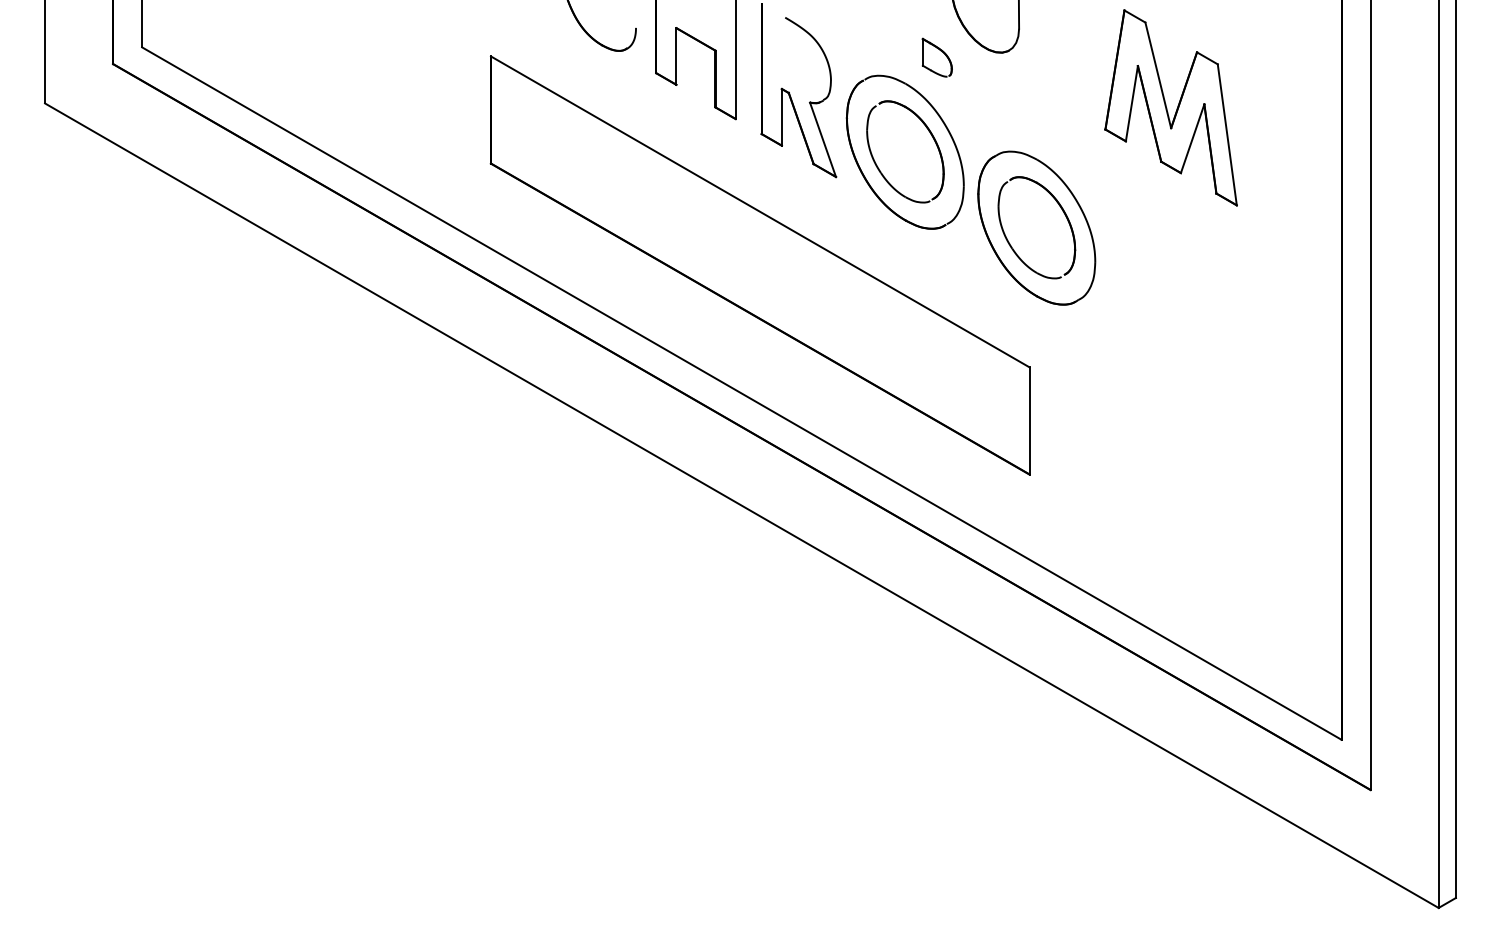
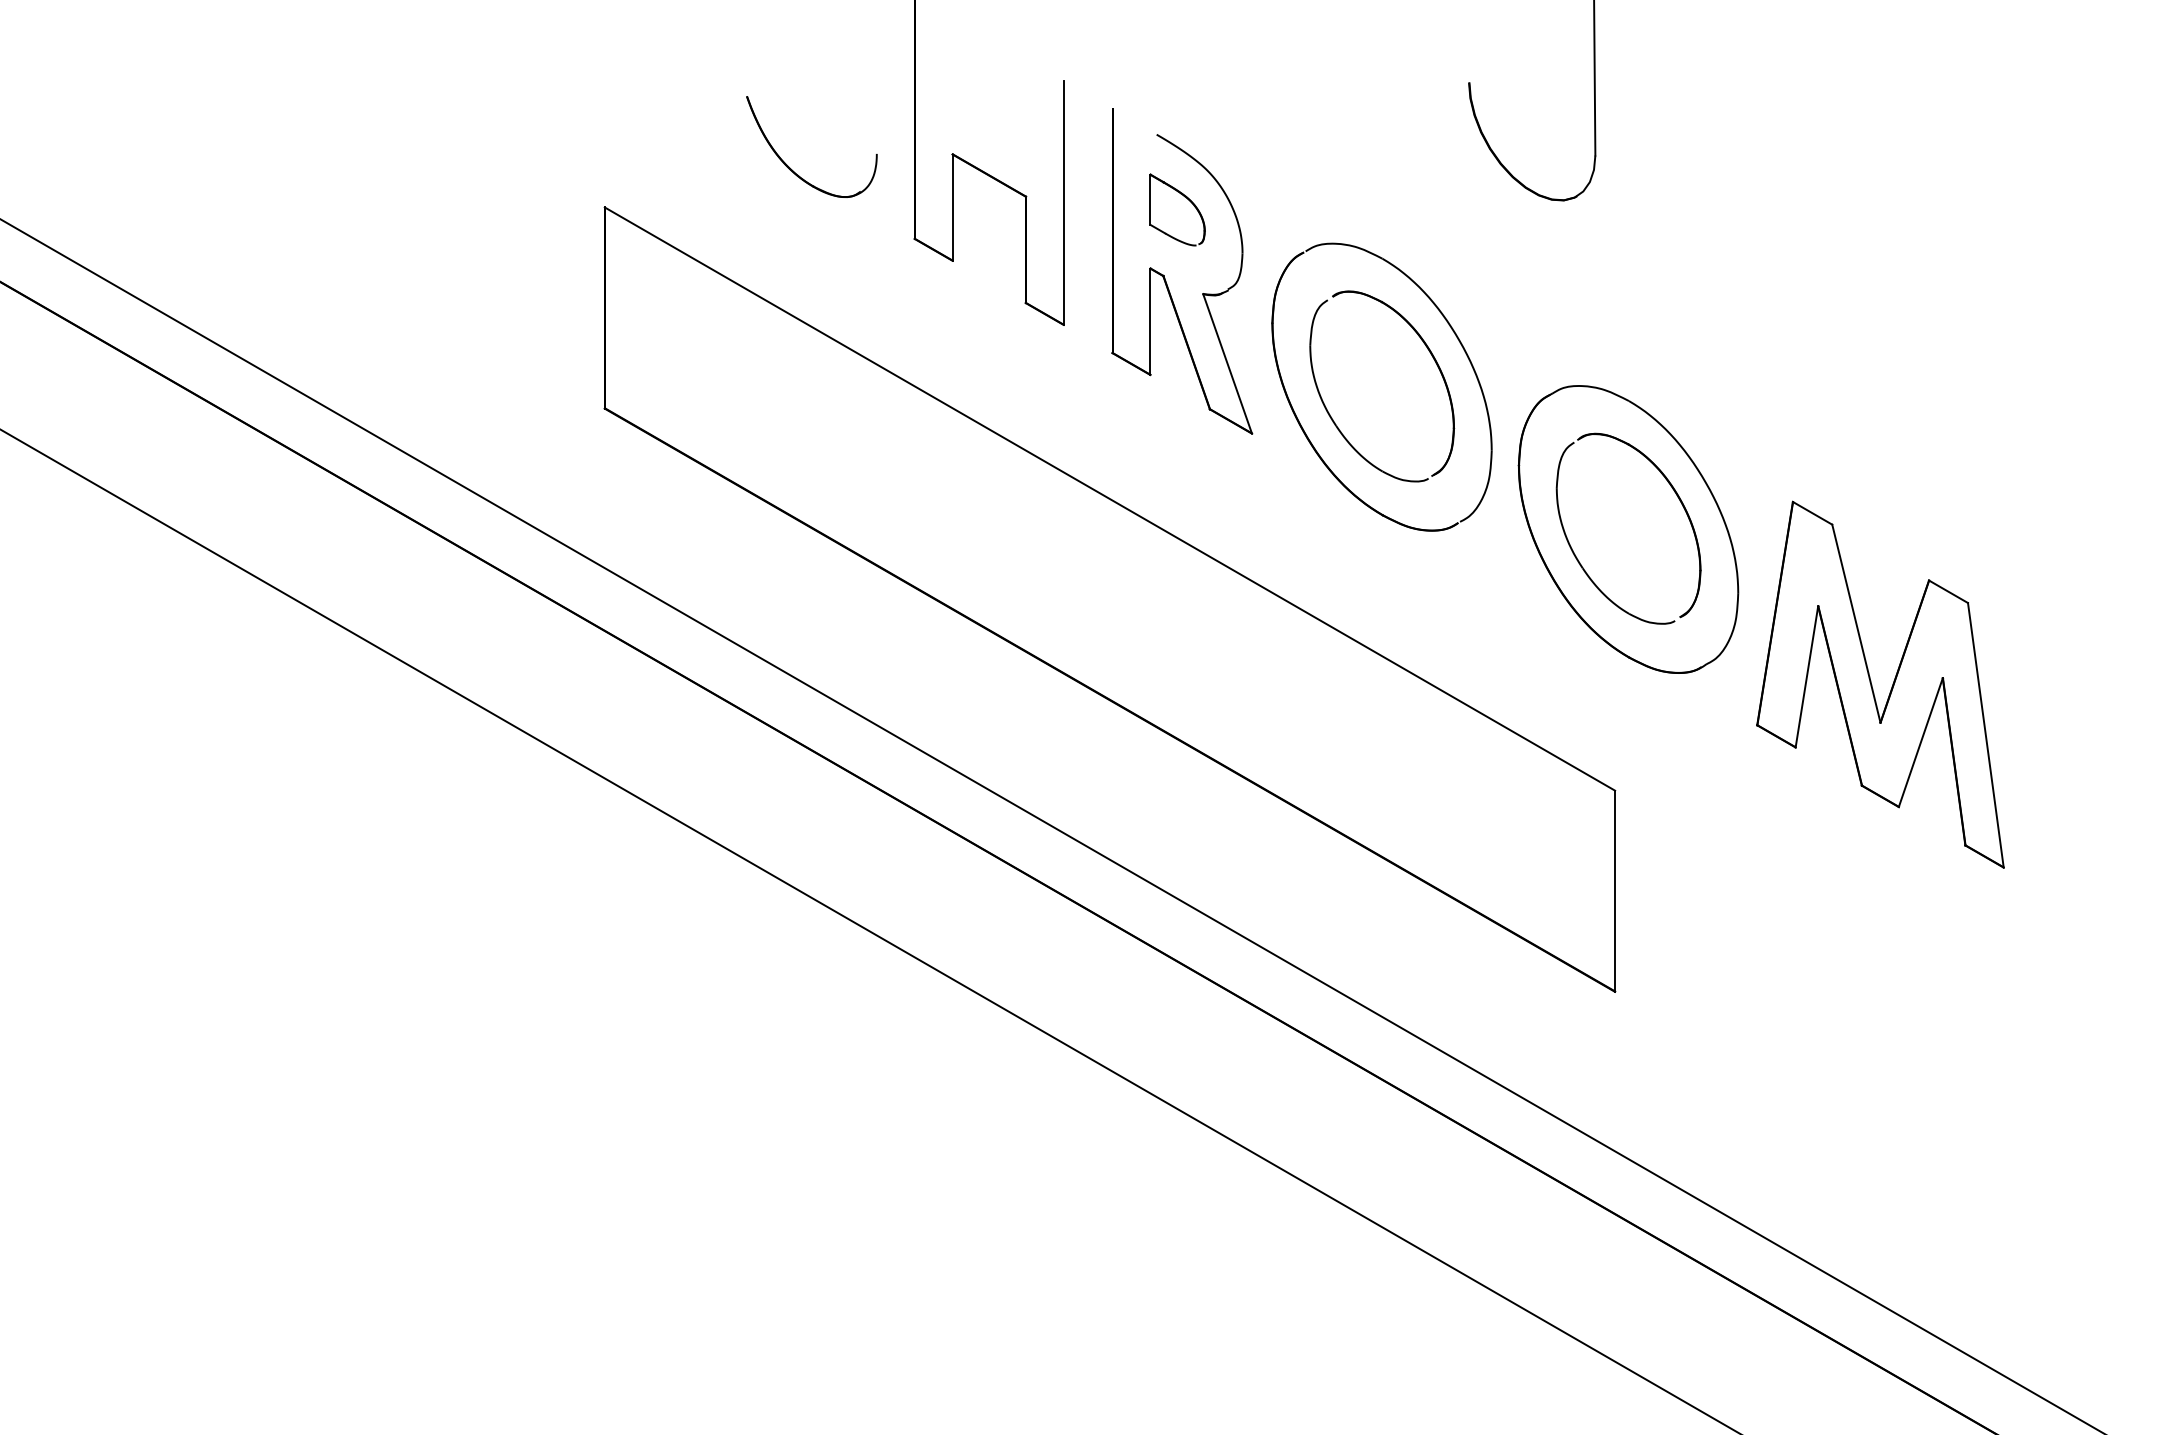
part: (936, 57) -> (1175, 209), moved
part: (1170, 107) -> (1879, 683), moved

